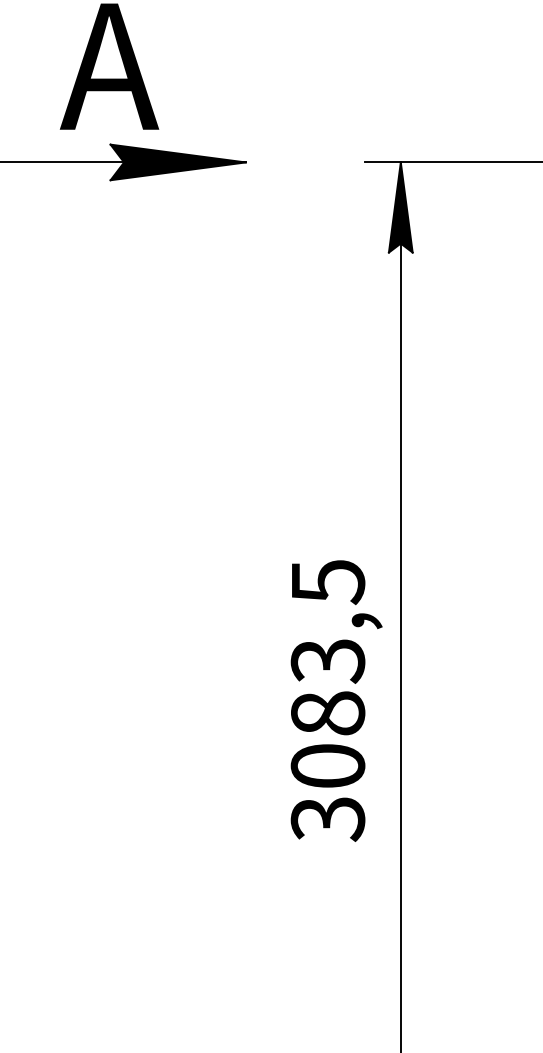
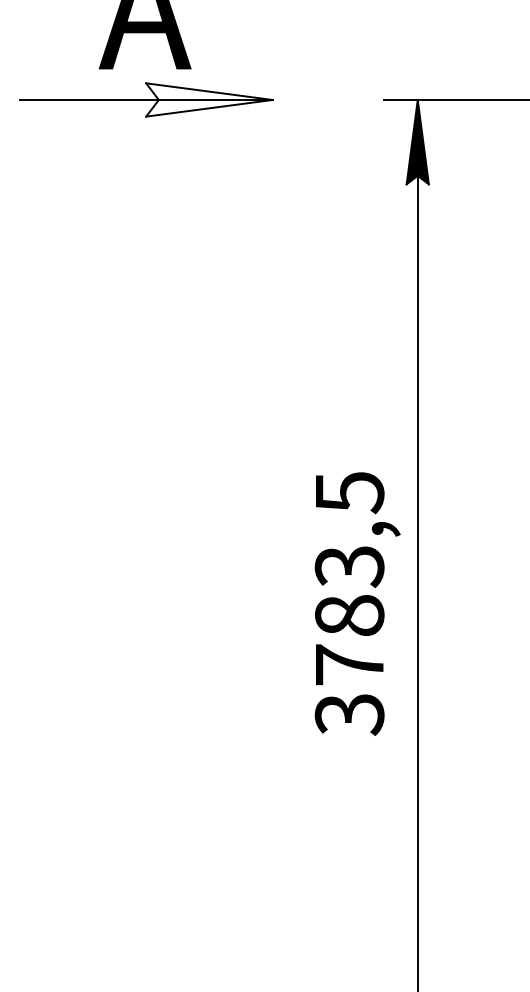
fill: (178, 161) -> (209, 99), removed
text: (327, 765) -> (349, 664), 3083,5 -> 3783,5

